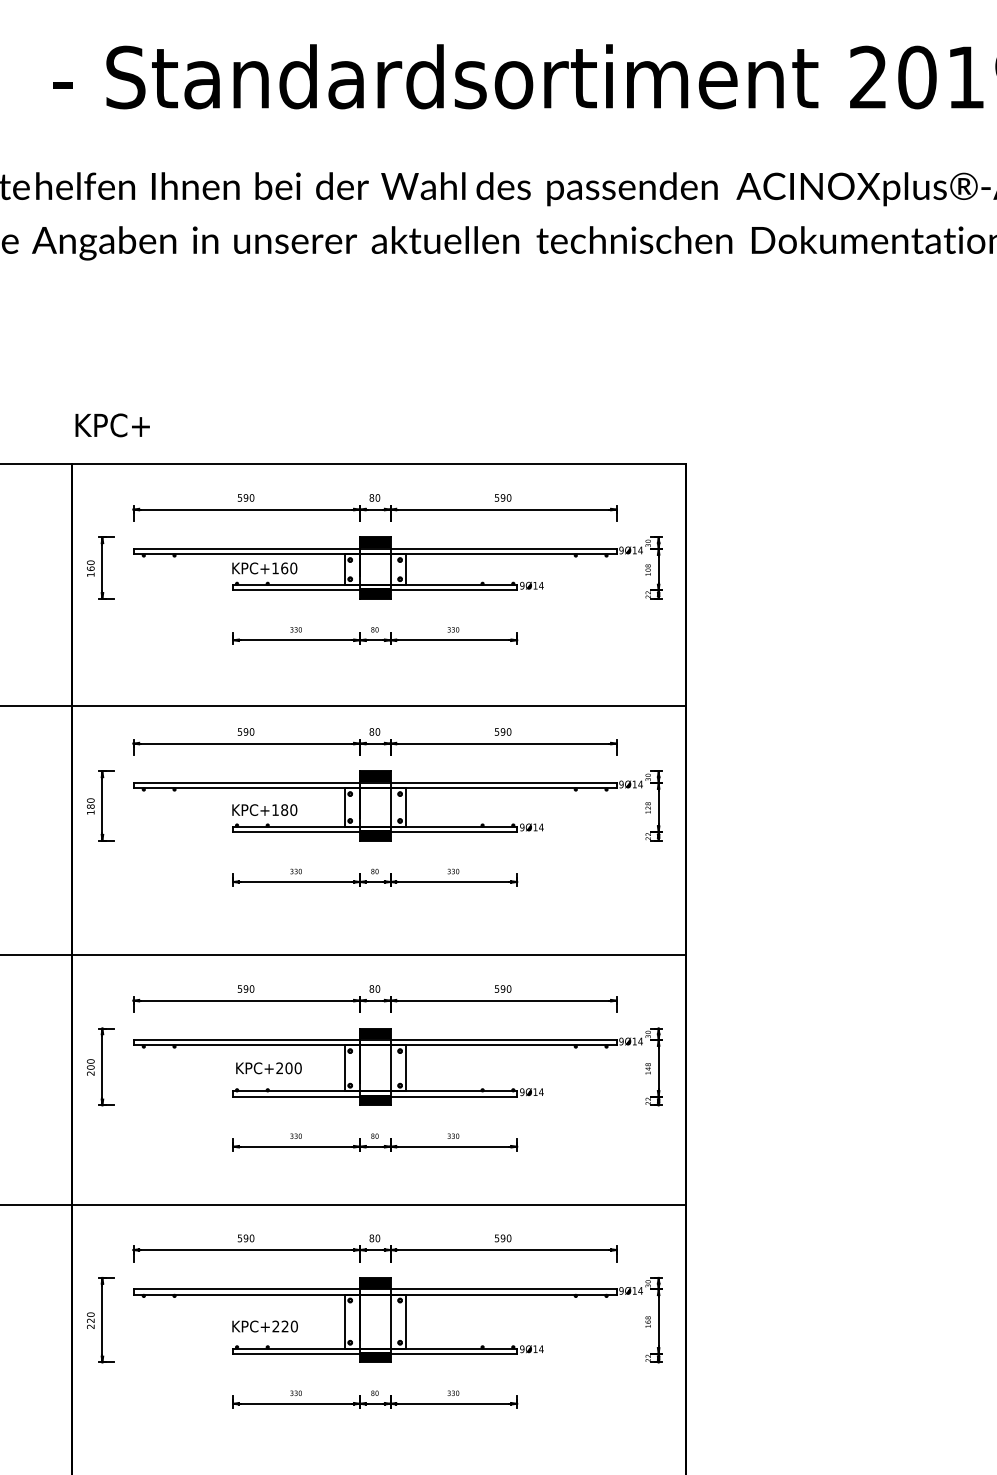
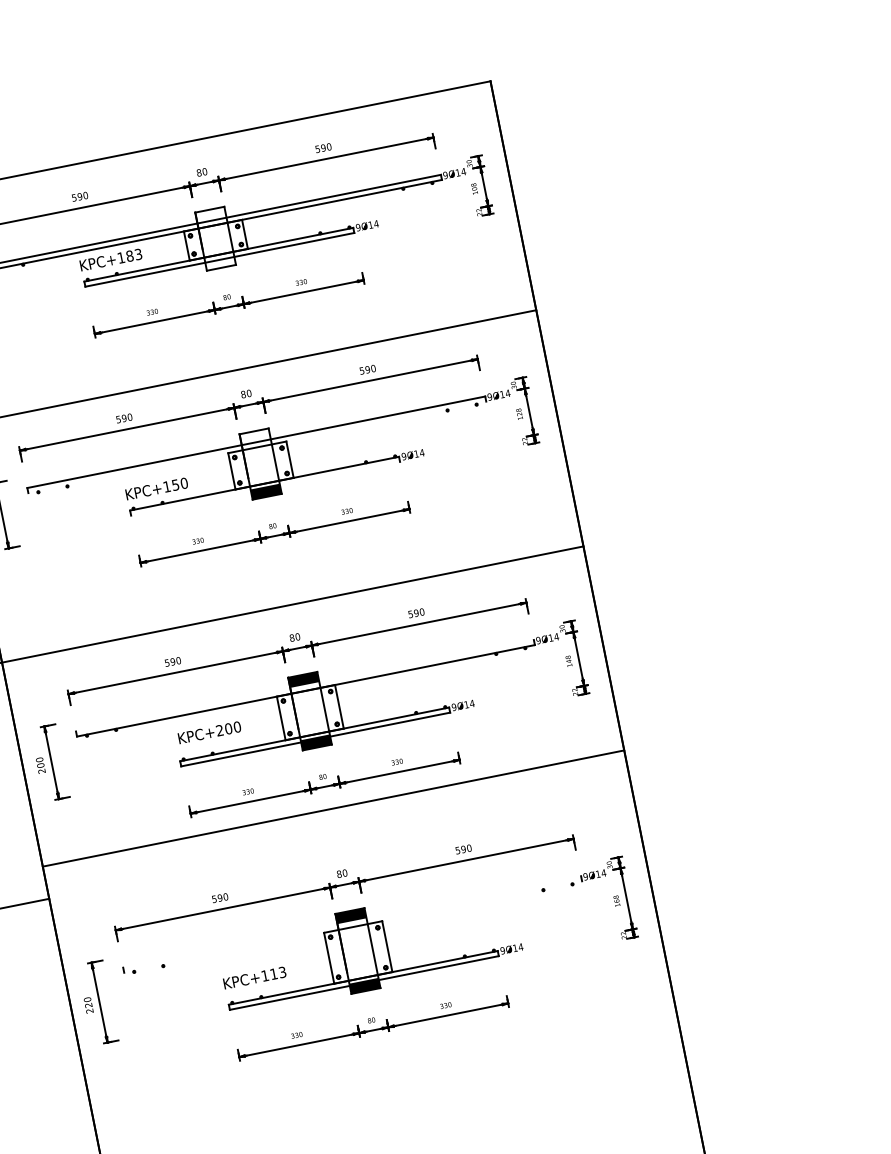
fill: (374, 542) -> (210, 214), removed
text: (289, 568) -> (134, 255), KPC+160 -> KPC+183
fill: (374, 593) -> (219, 262), removed
fill: (374, 776) -> (254, 436), removed
line: (374, 788) -> (256, 447), removed
text: (284, 809) -> (175, 484), KPC+180 -> KPC+150
line: (375, 832) -> (265, 489), removed
line: (374, 1040) -> (304, 686), removed
line: (379, 1204) -> (333, 808), moved
line: (374, 1289) -> (351, 922), removed
line: (374, 1294) -> (352, 926), removed
text: (284, 1326) -> (273, 974), KPC+220 -> KPC+113

